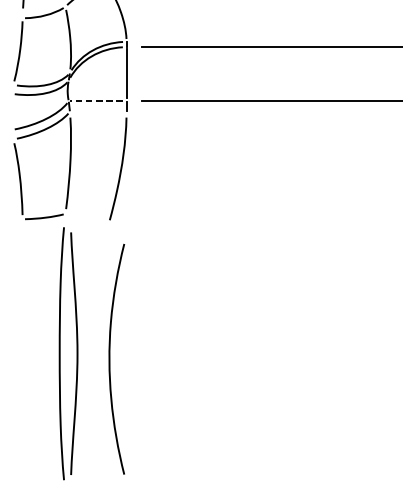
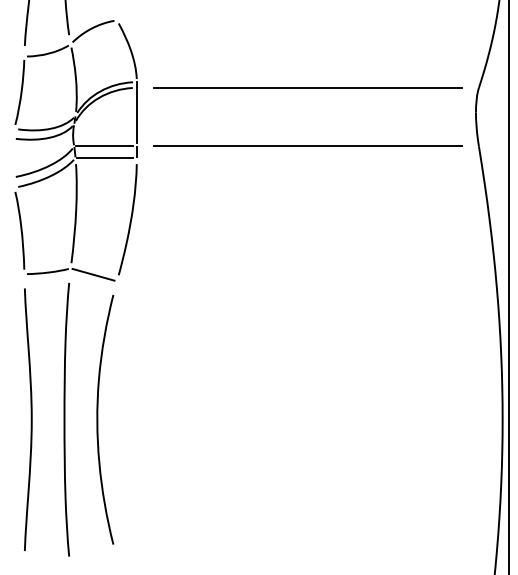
line: (95, 101) -> (103, 146), dashed -> solid
line: (97, 111) -> (105, 157), added
line: (86, 219) -> (93, 274), added
curve: (76, 353) -> (30, 419), moved
curve: (110, 359) -> (98, 419), moved

